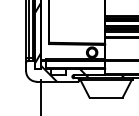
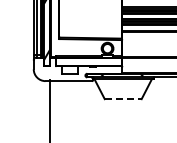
hatch: (63, 73) -> (75, 72), removed
line: (106, 98) -> (123, 99), solid -> dashed

